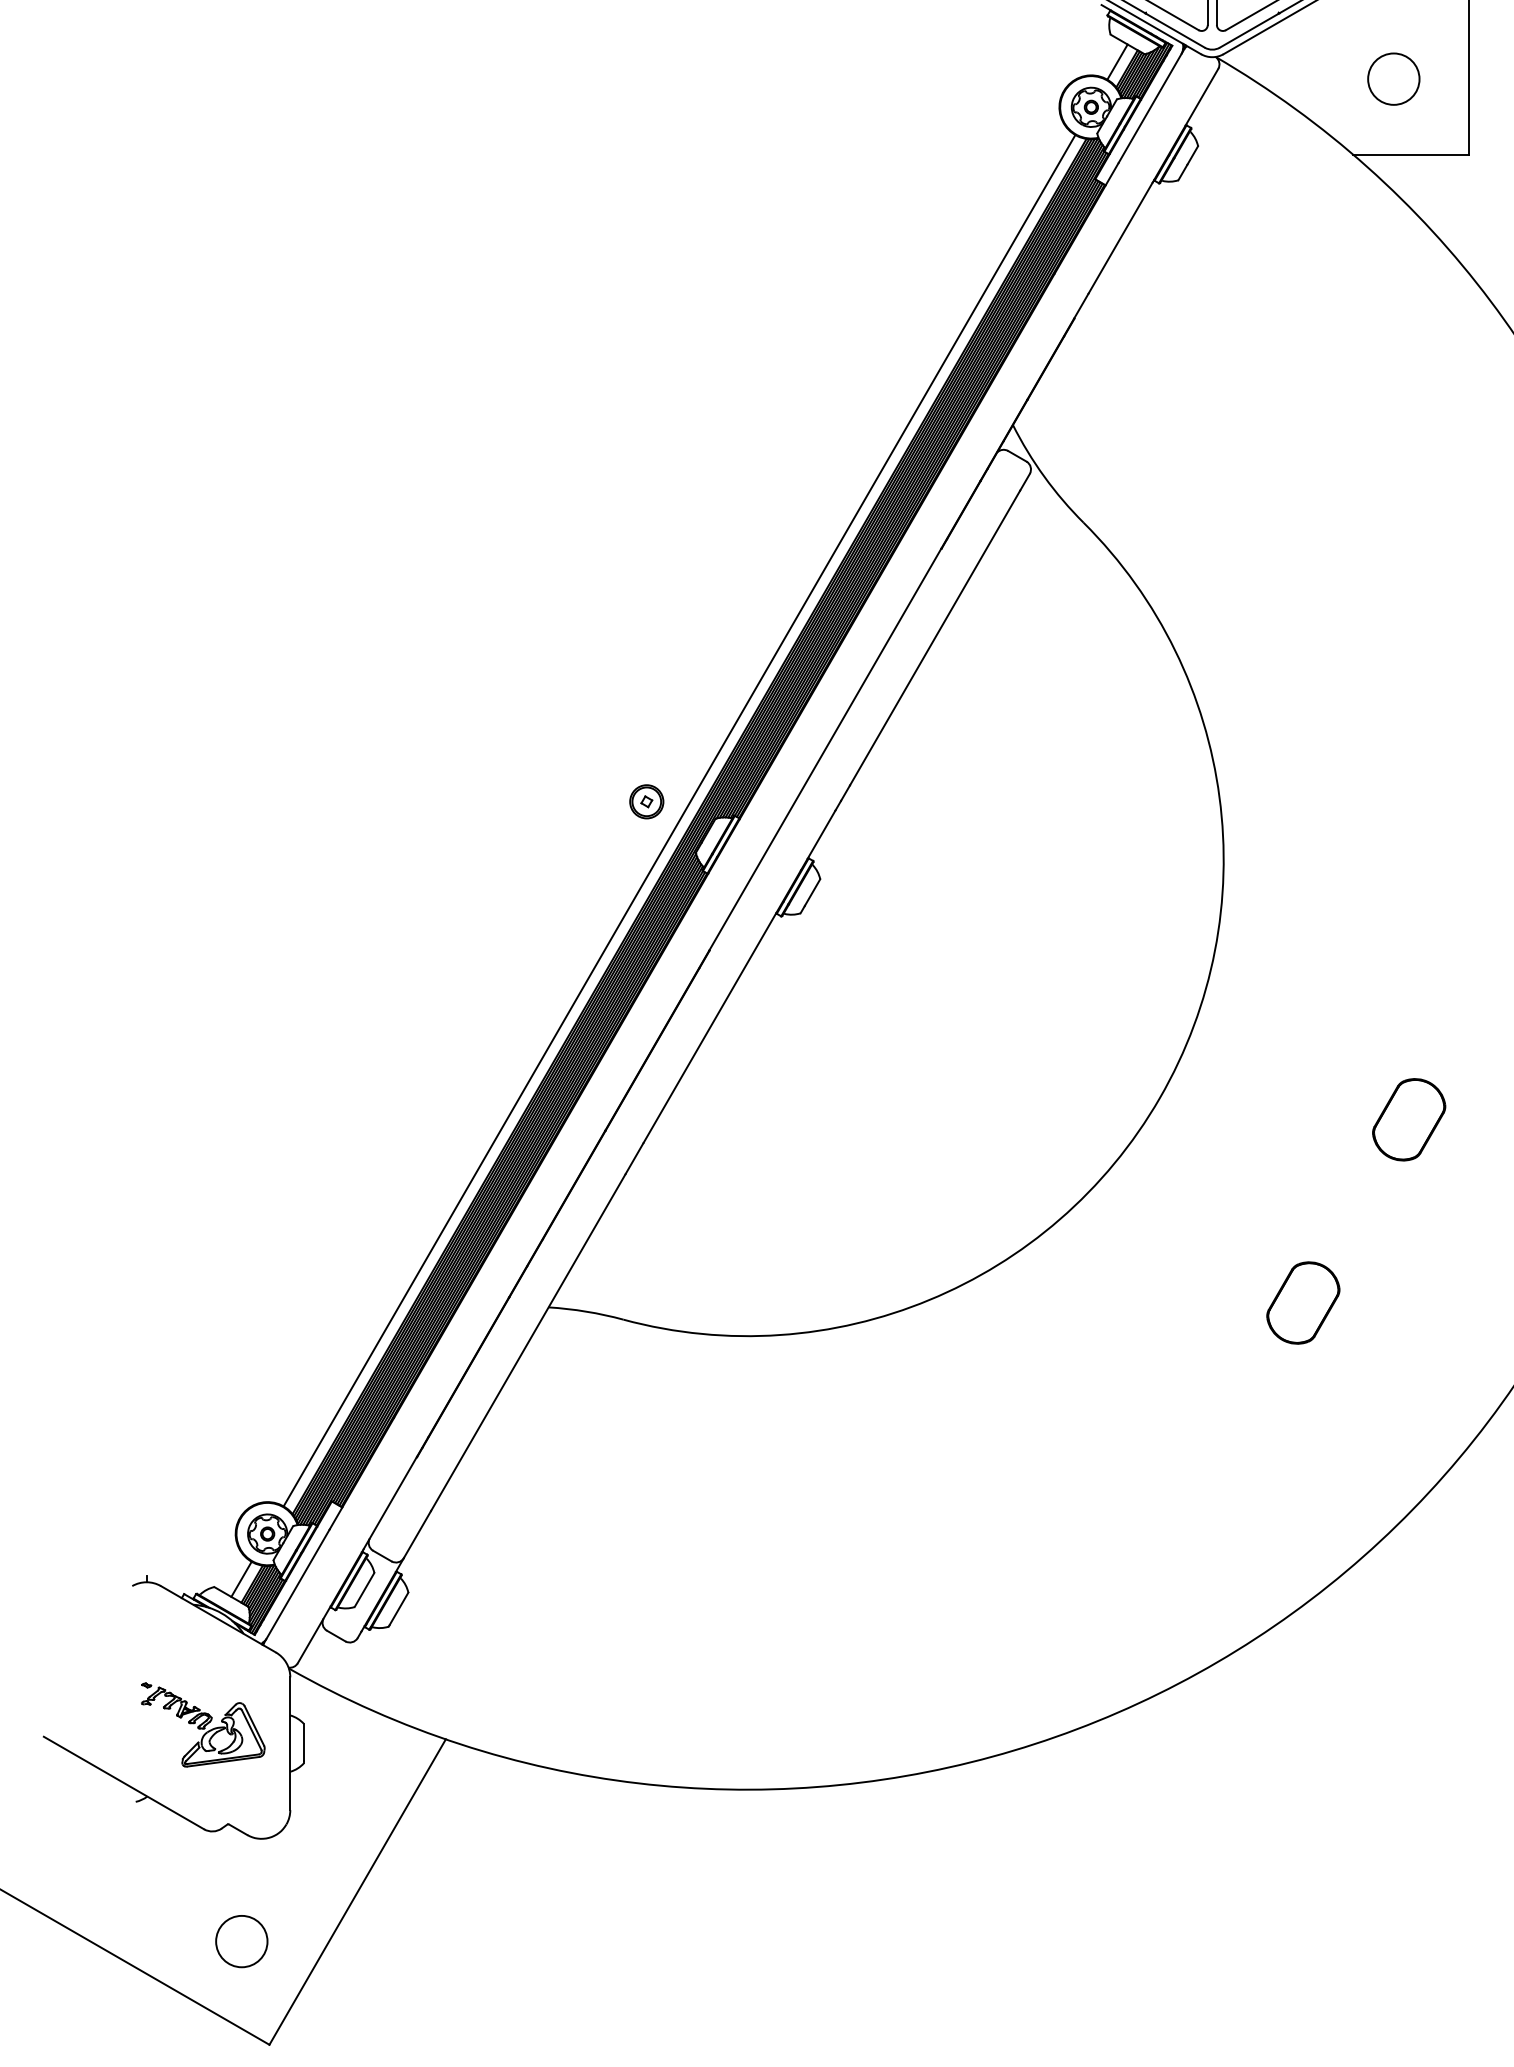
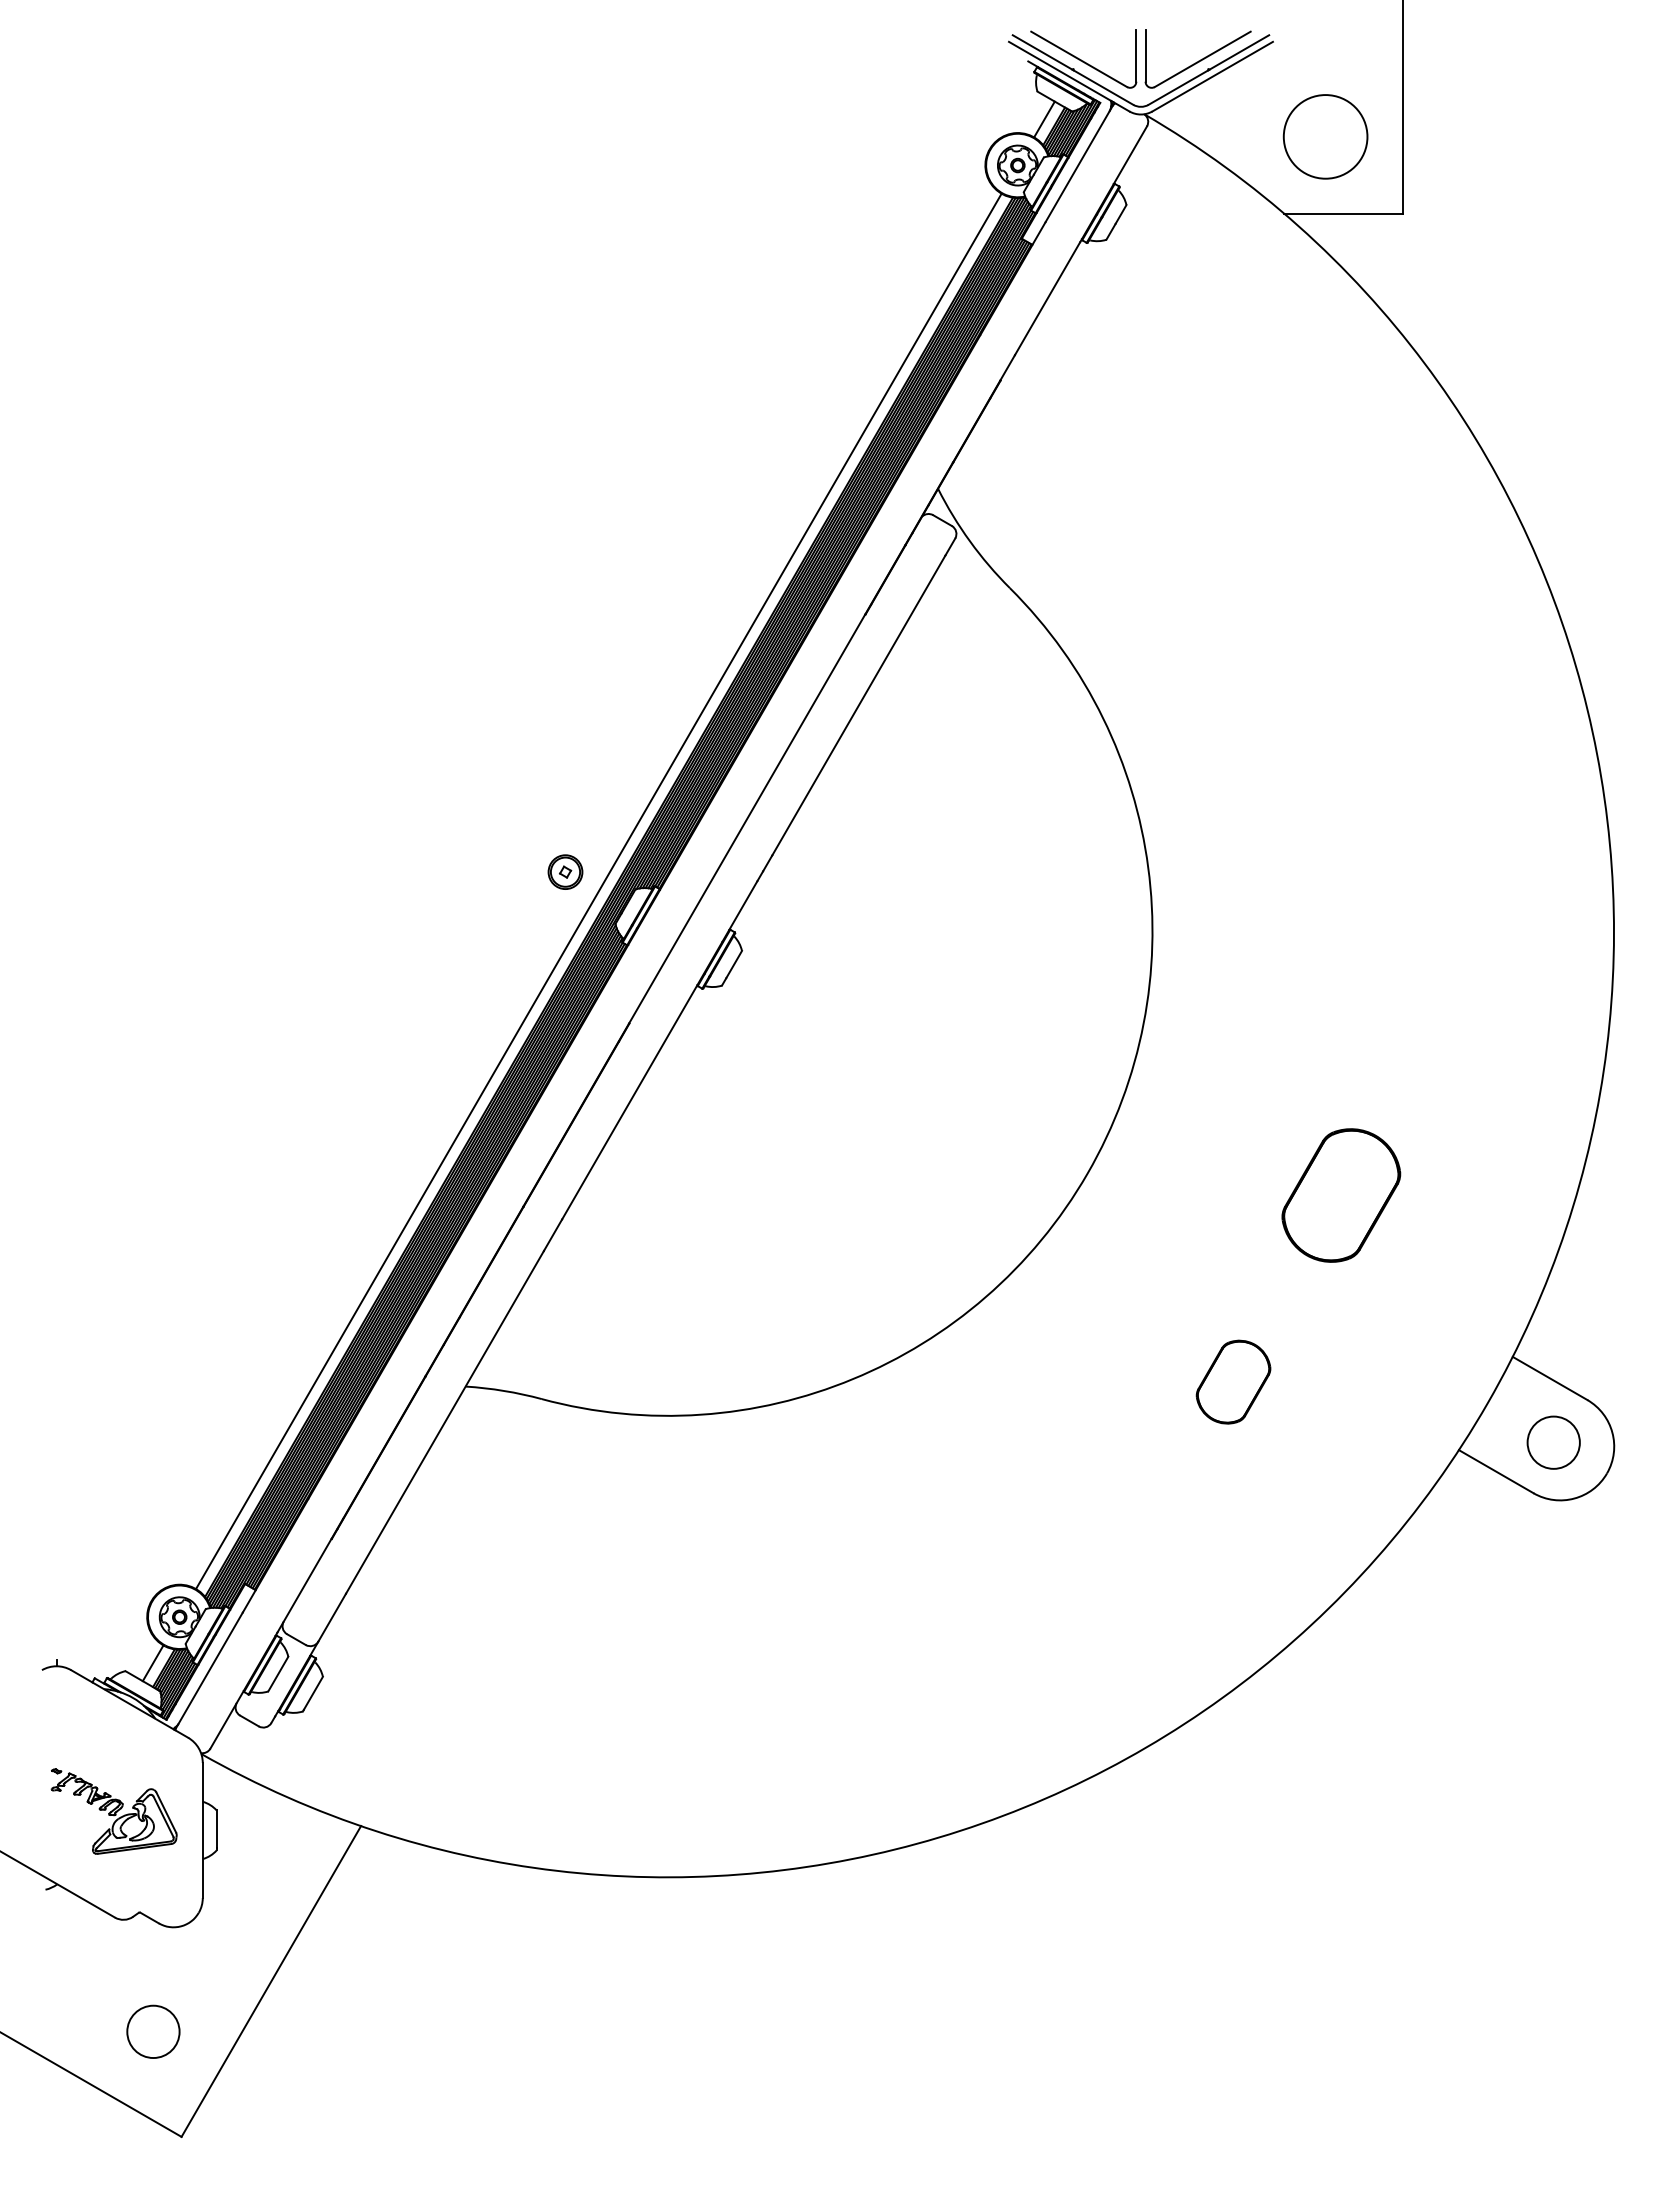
circle: (1393, 78) -> (1325, 136), size x1.6
part: (1408, 1119) -> (1340, 1195), size x1.6

